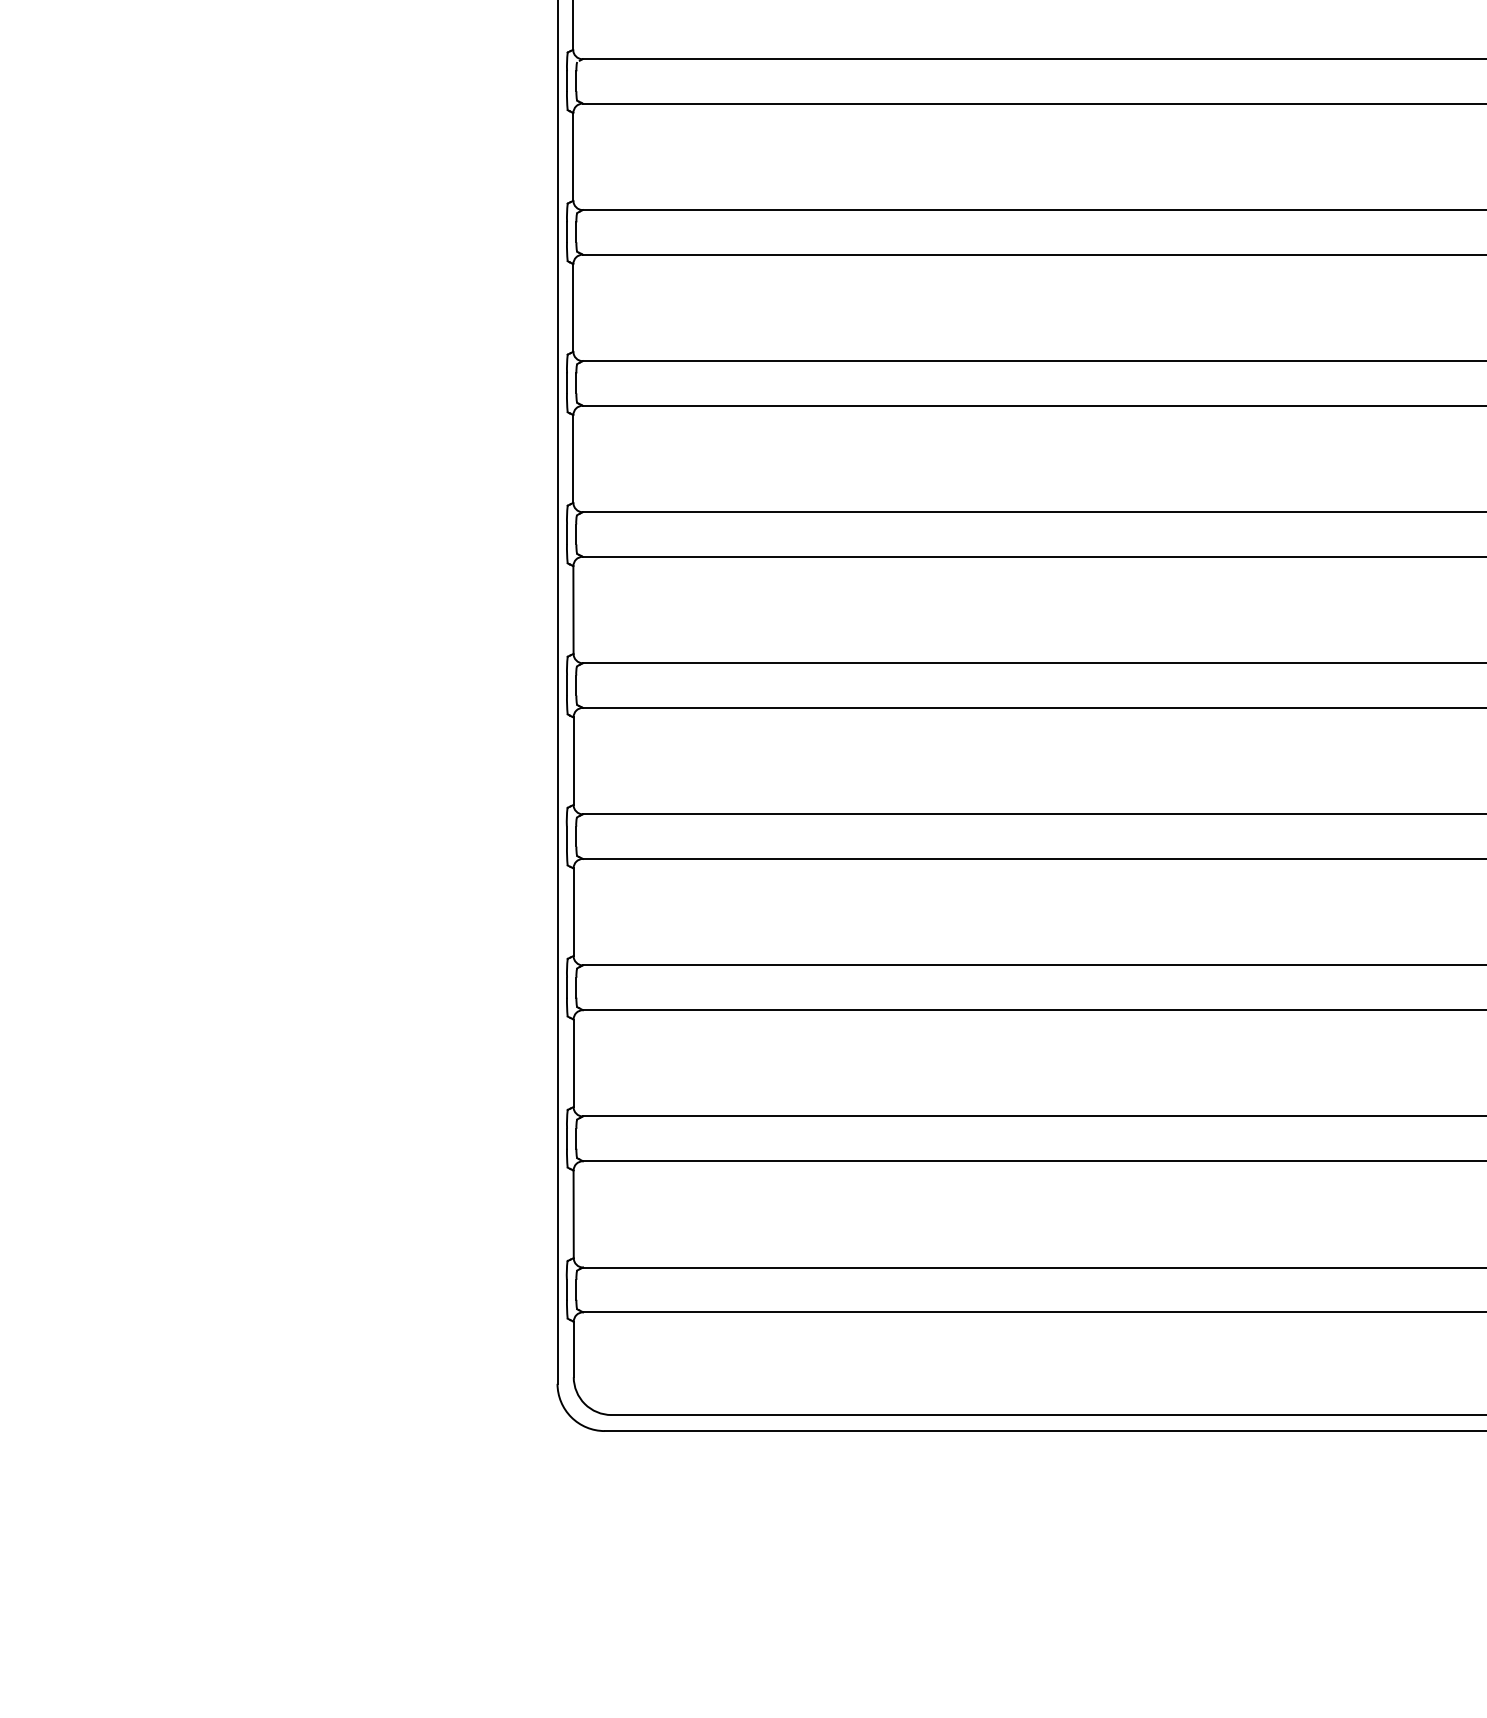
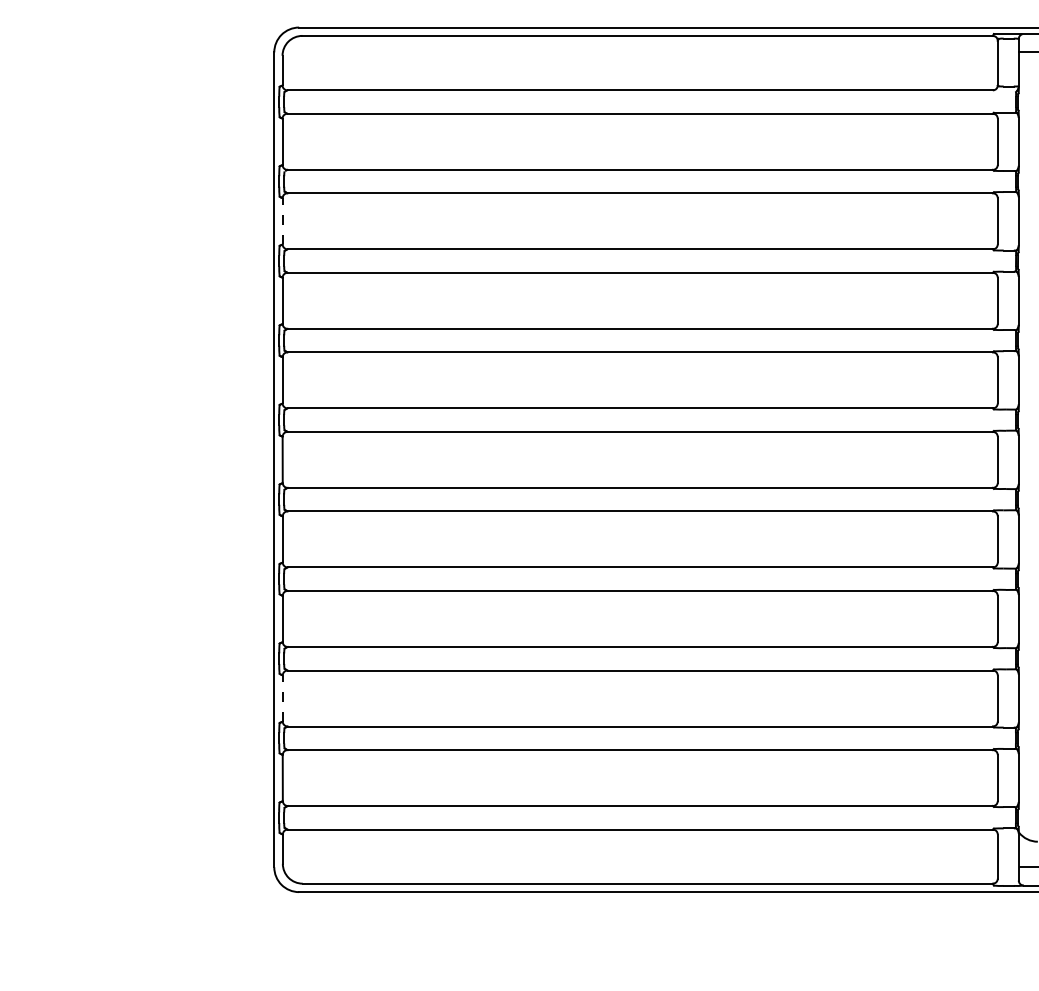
line: (573, 155) -> (282, 220), solid -> dashed
line: (573, 1063) -> (282, 698), solid -> dashed

